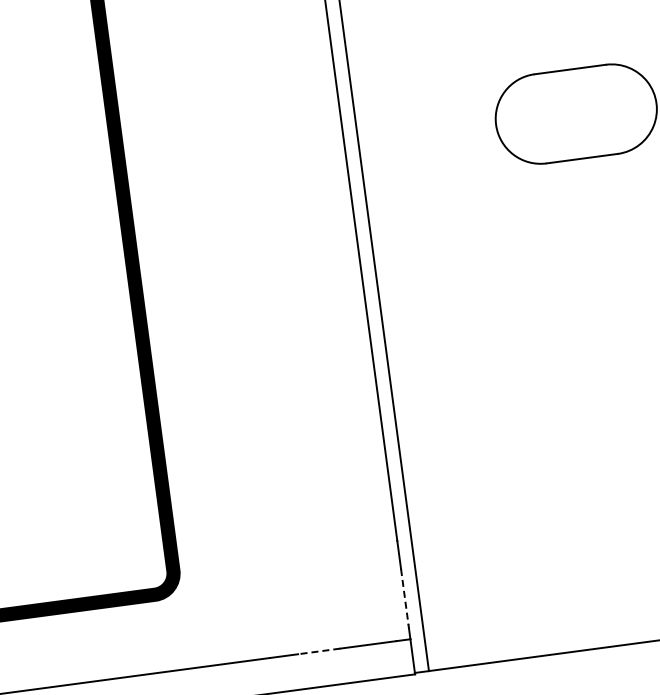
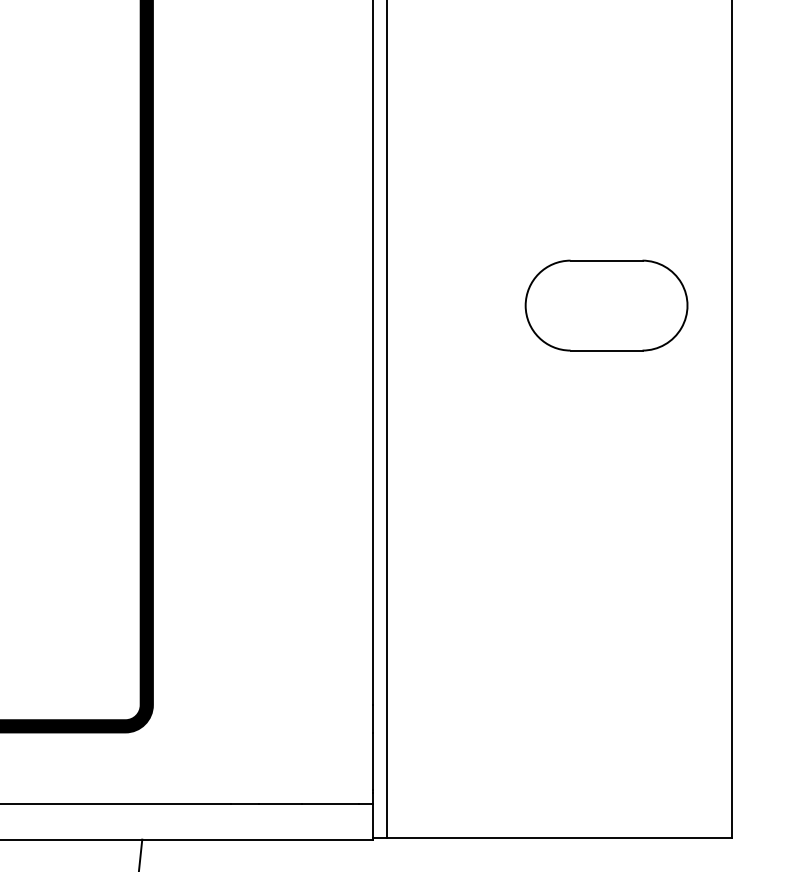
line: (404, 597) -> (372, 762), dashed -> solid
line: (319, 651) -> (280, 804), dashed -> solid

